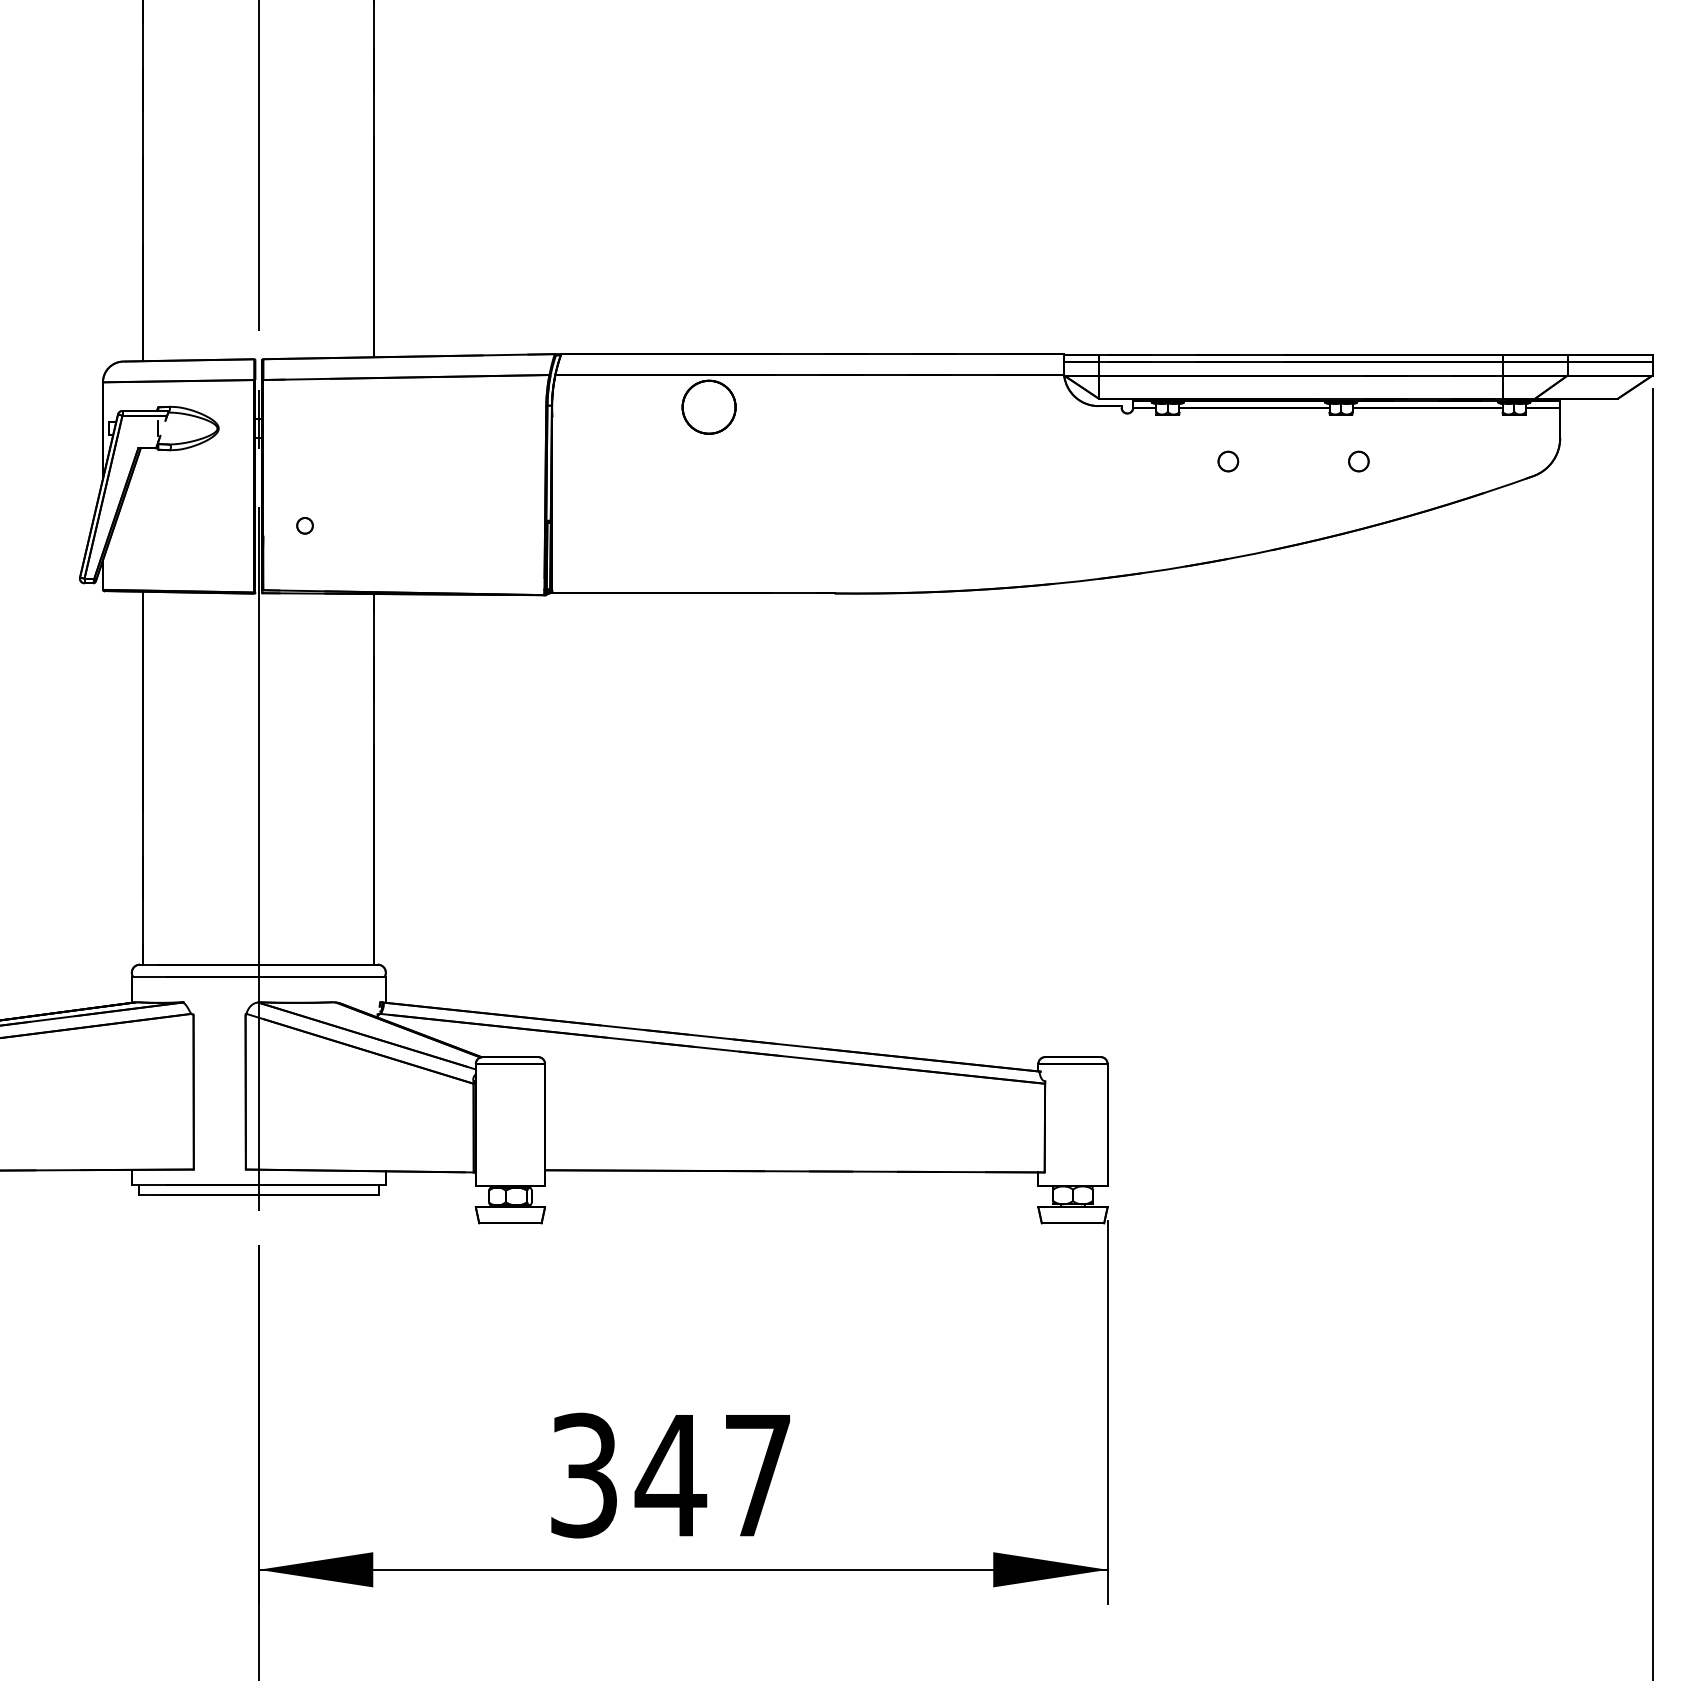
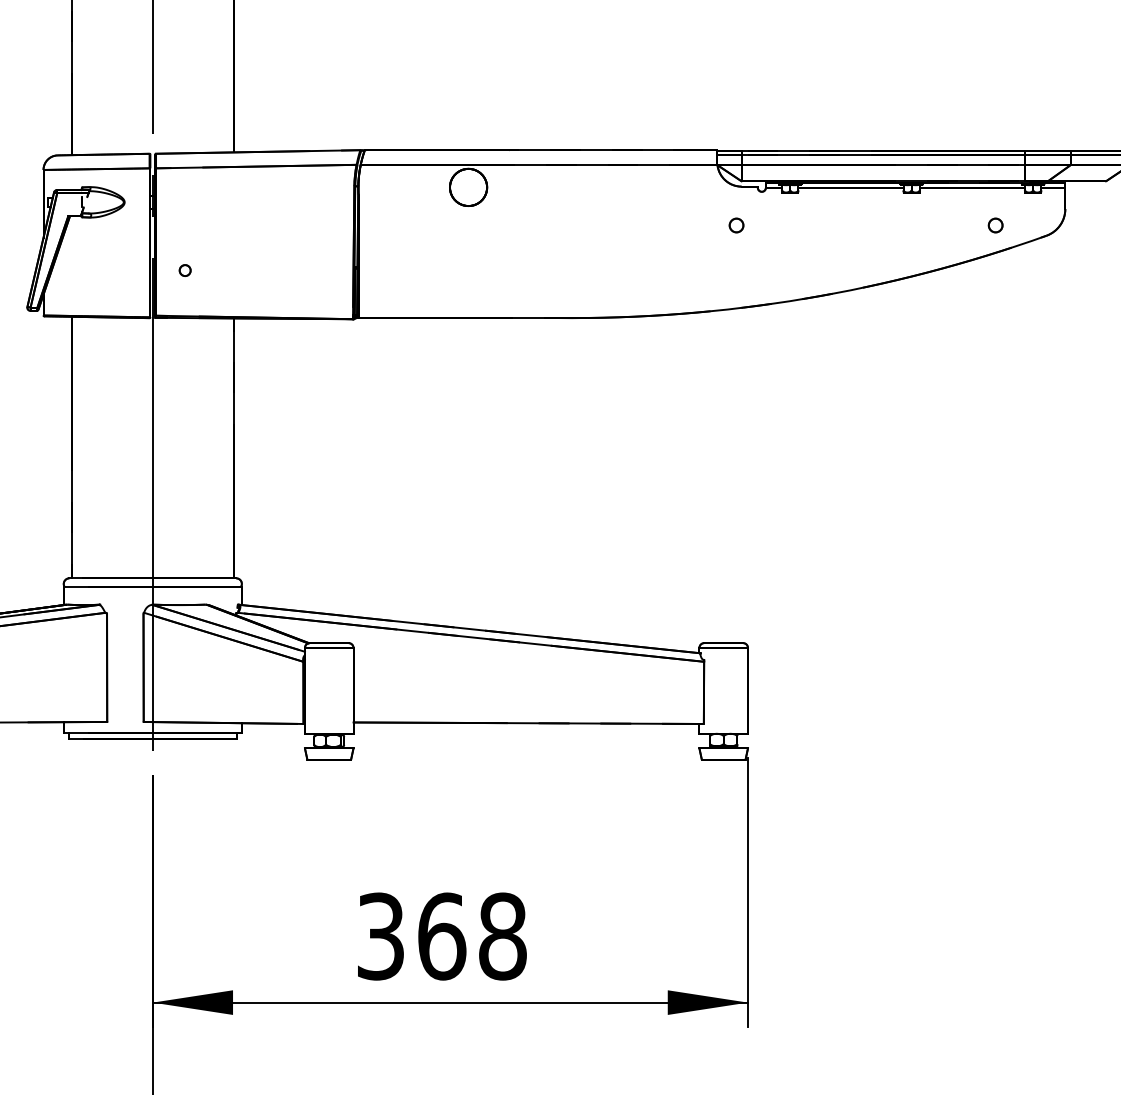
part: (1228, 461) -> (736, 225), moved
part: (1358, 461) -> (995, 225), moved
text: (713, 1475) -> (471, 936), 347 -> 368

